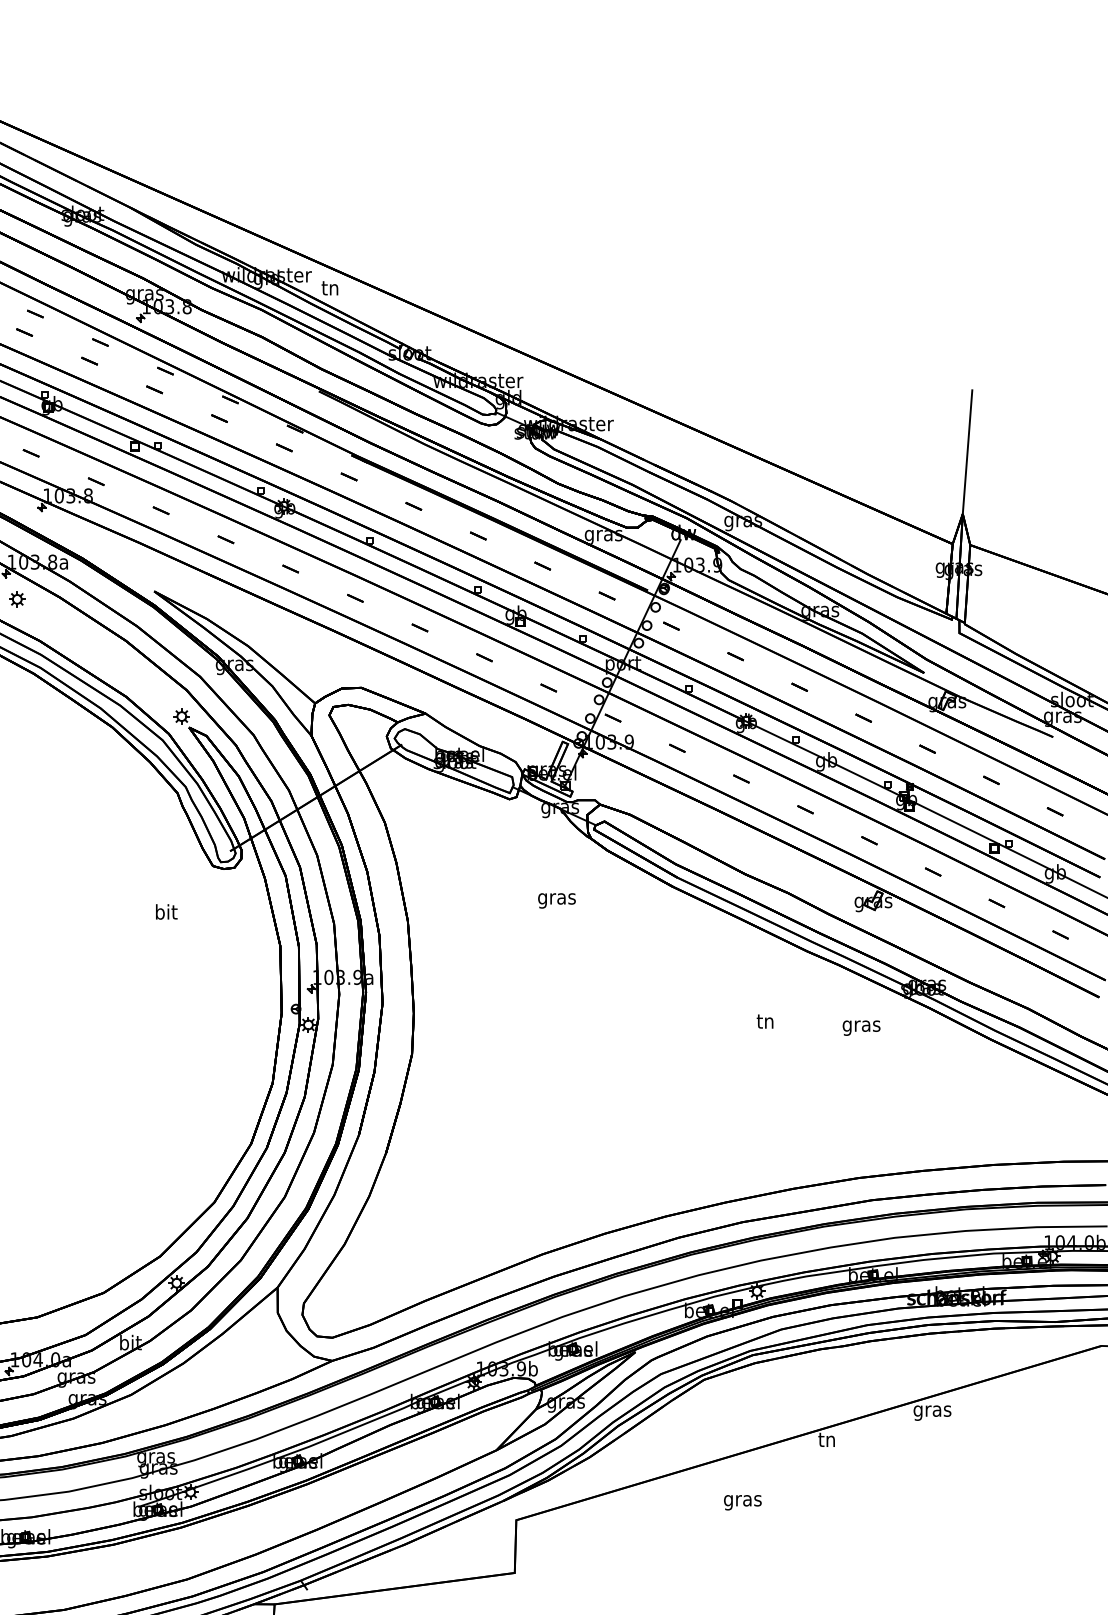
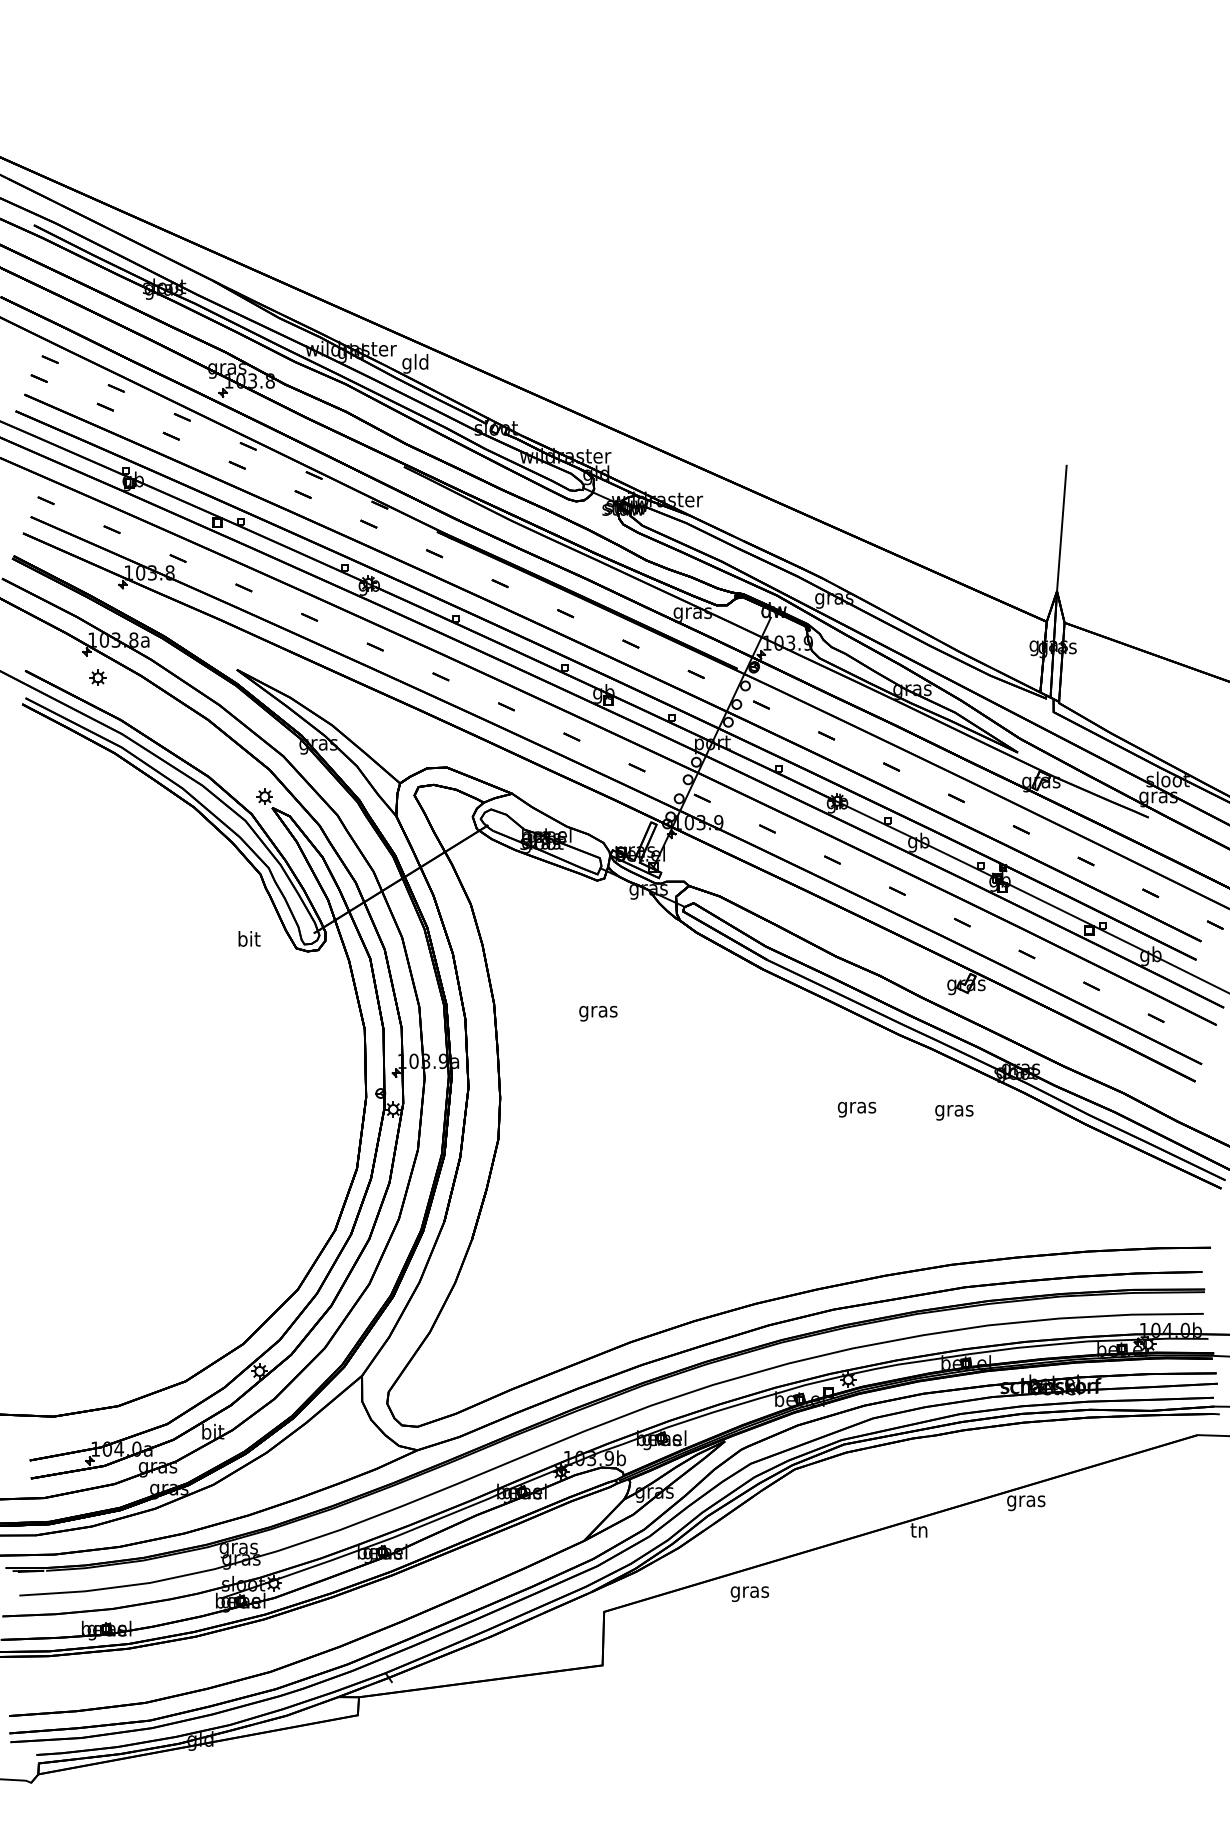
text: (330, 289) -> (415, 363), tn -> gld
text: (557, 900) -> (598, 1013), moved
text: (166, 911) -> (249, 938), moved
text: (765, 1023) -> (856, 1108), tn -> gras
text: (742, 1502) -> (749, 1593), moved

